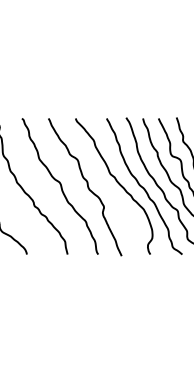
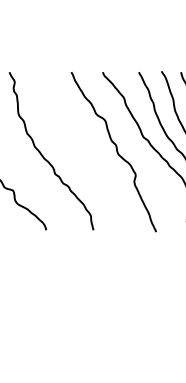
curve: (60, 186) -> (85, 151), removed

